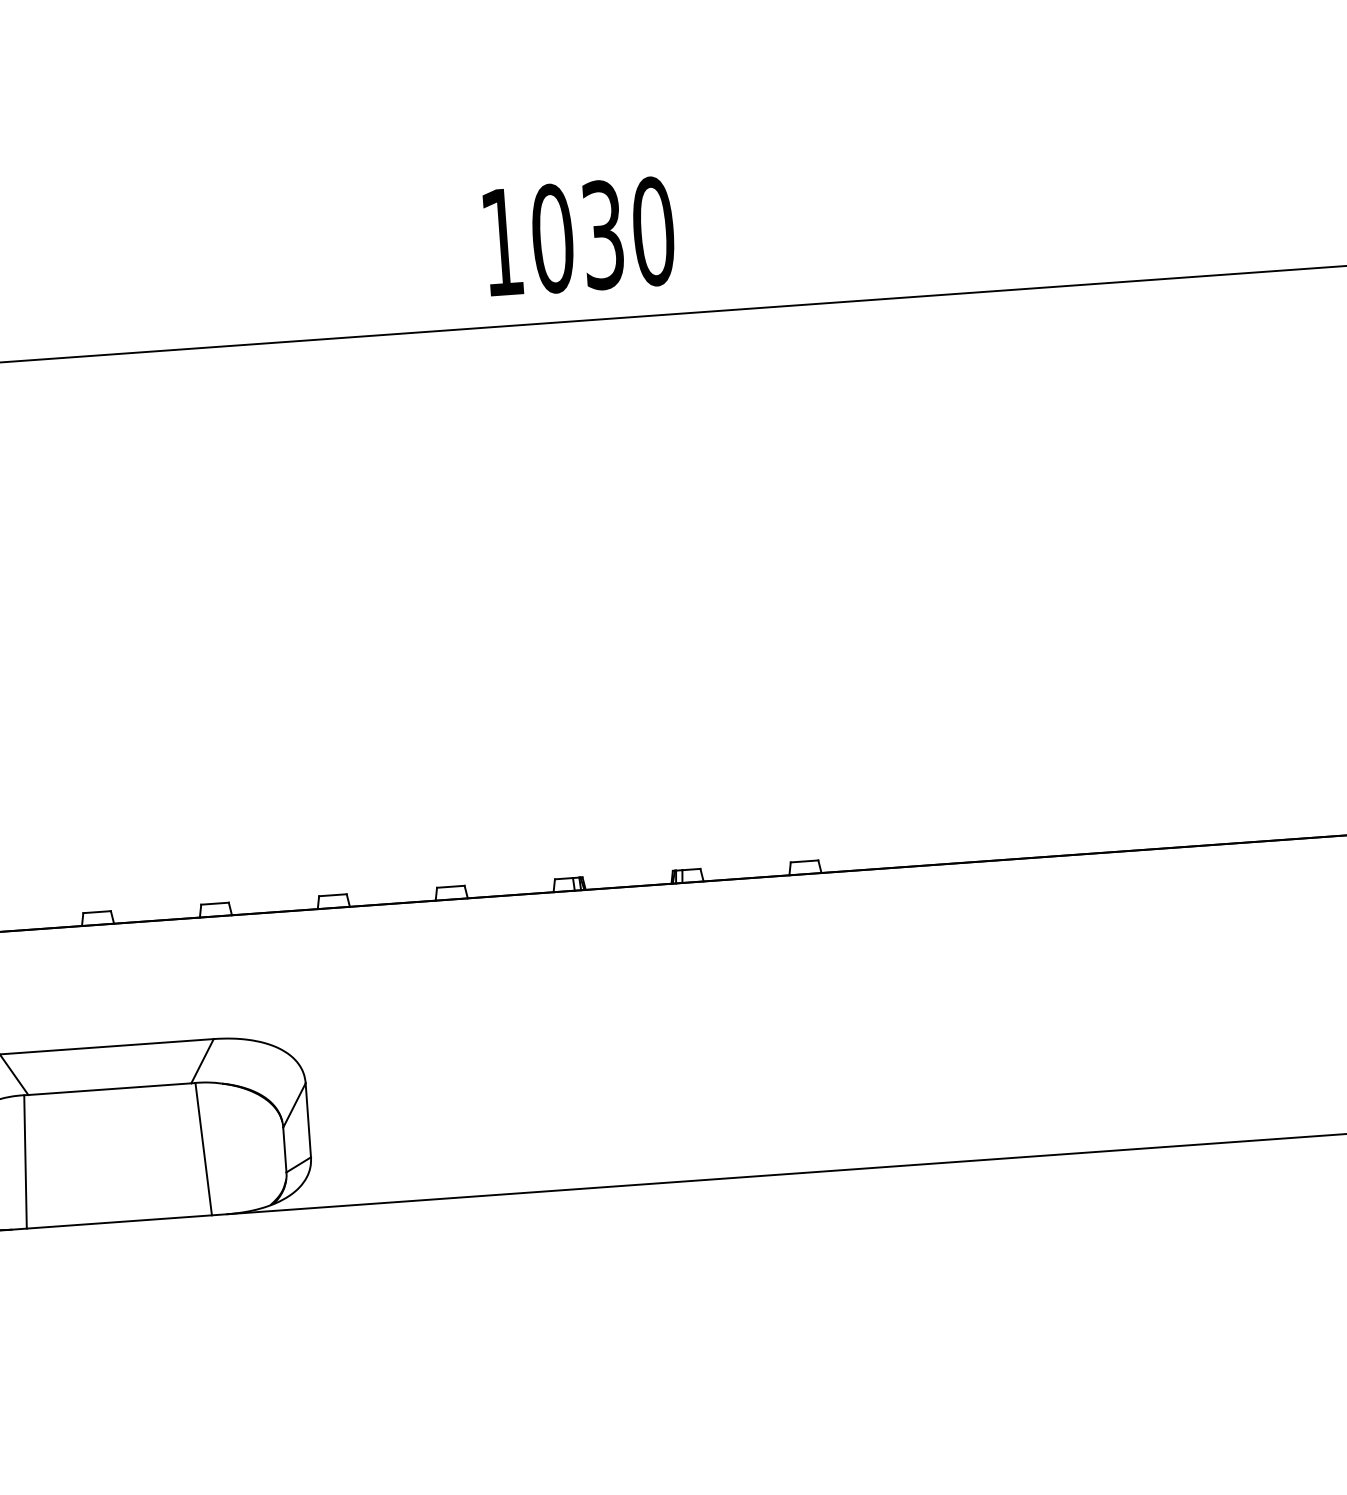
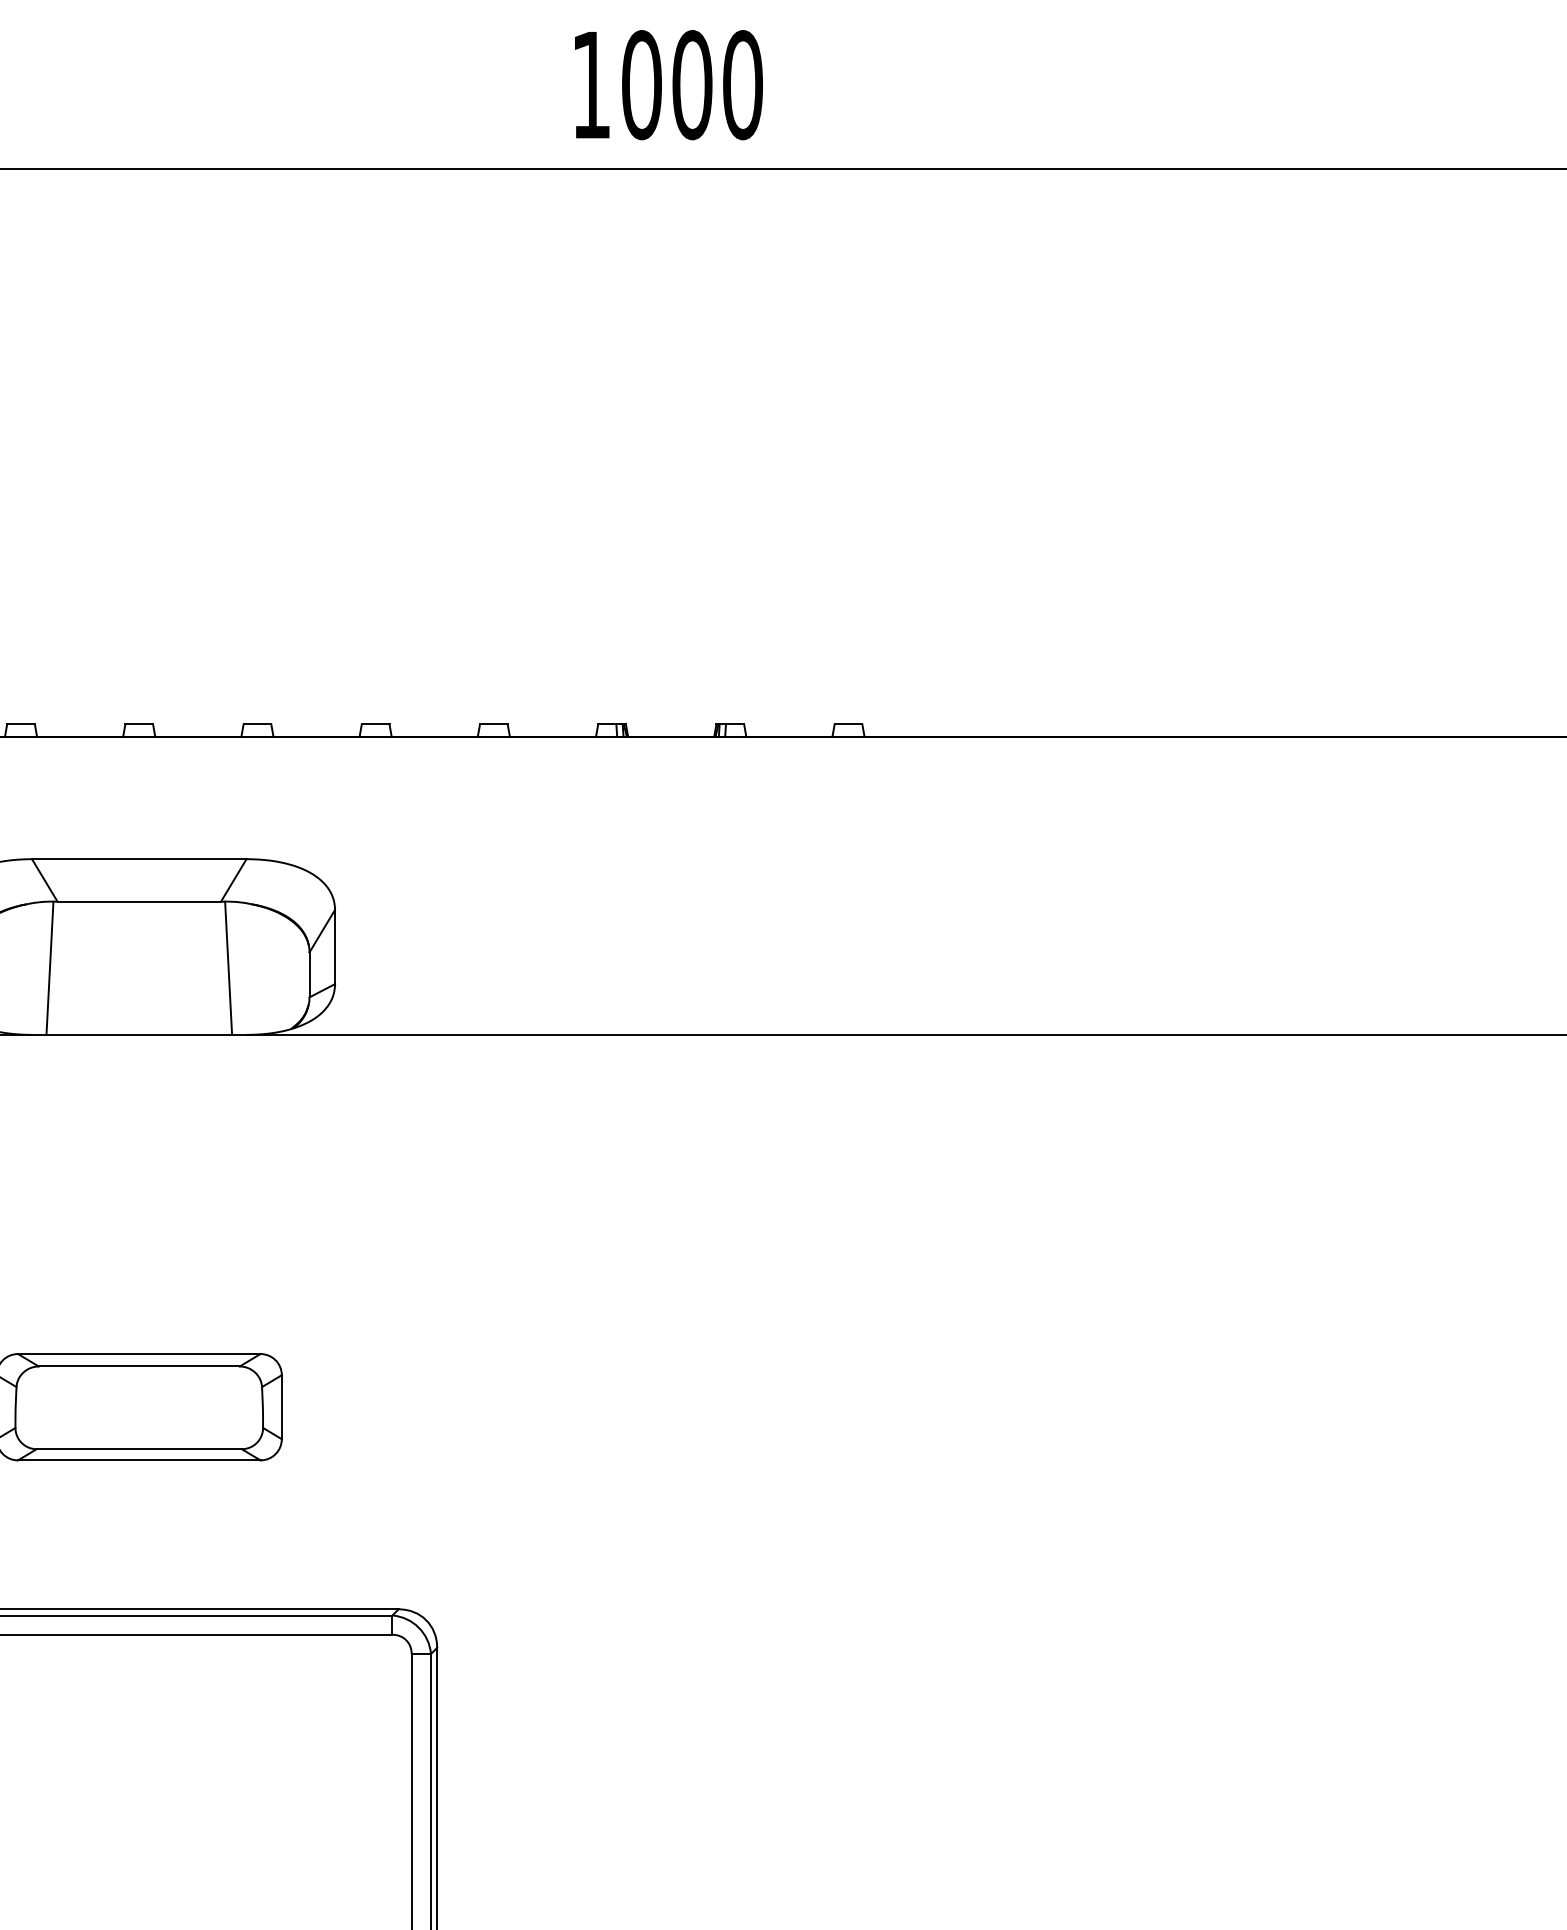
text: (603, 235) -> (692, 85), 1030 -> 1000

